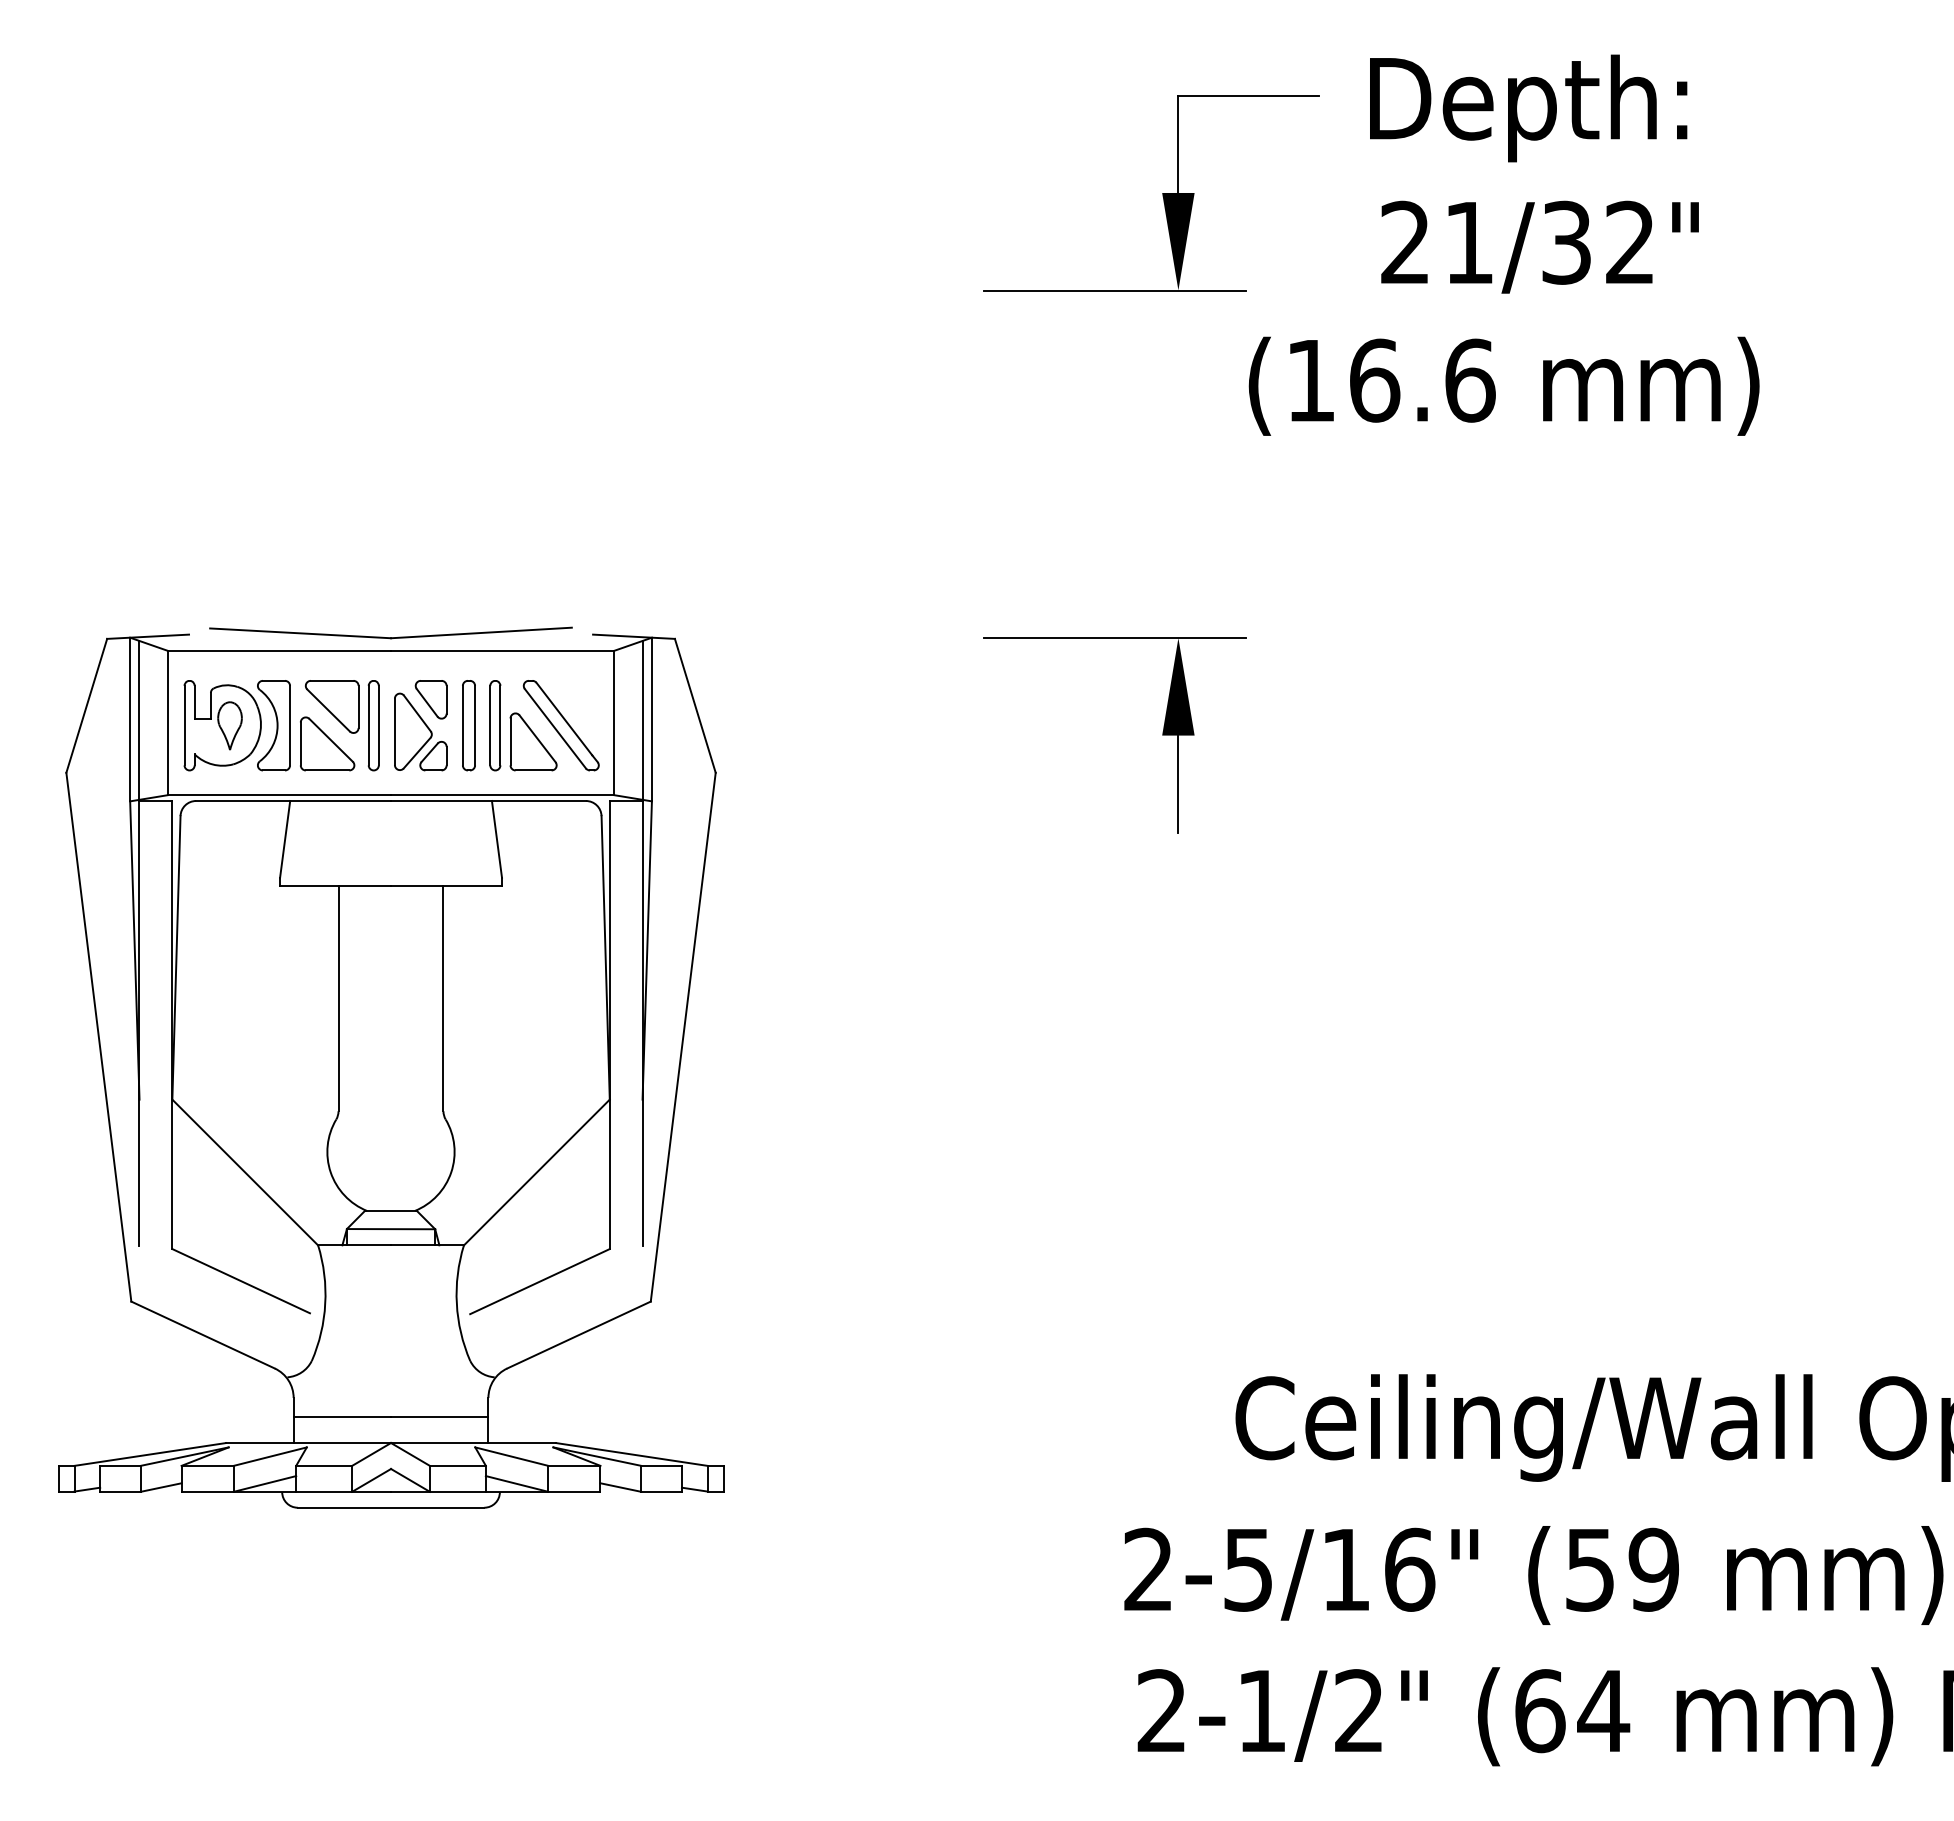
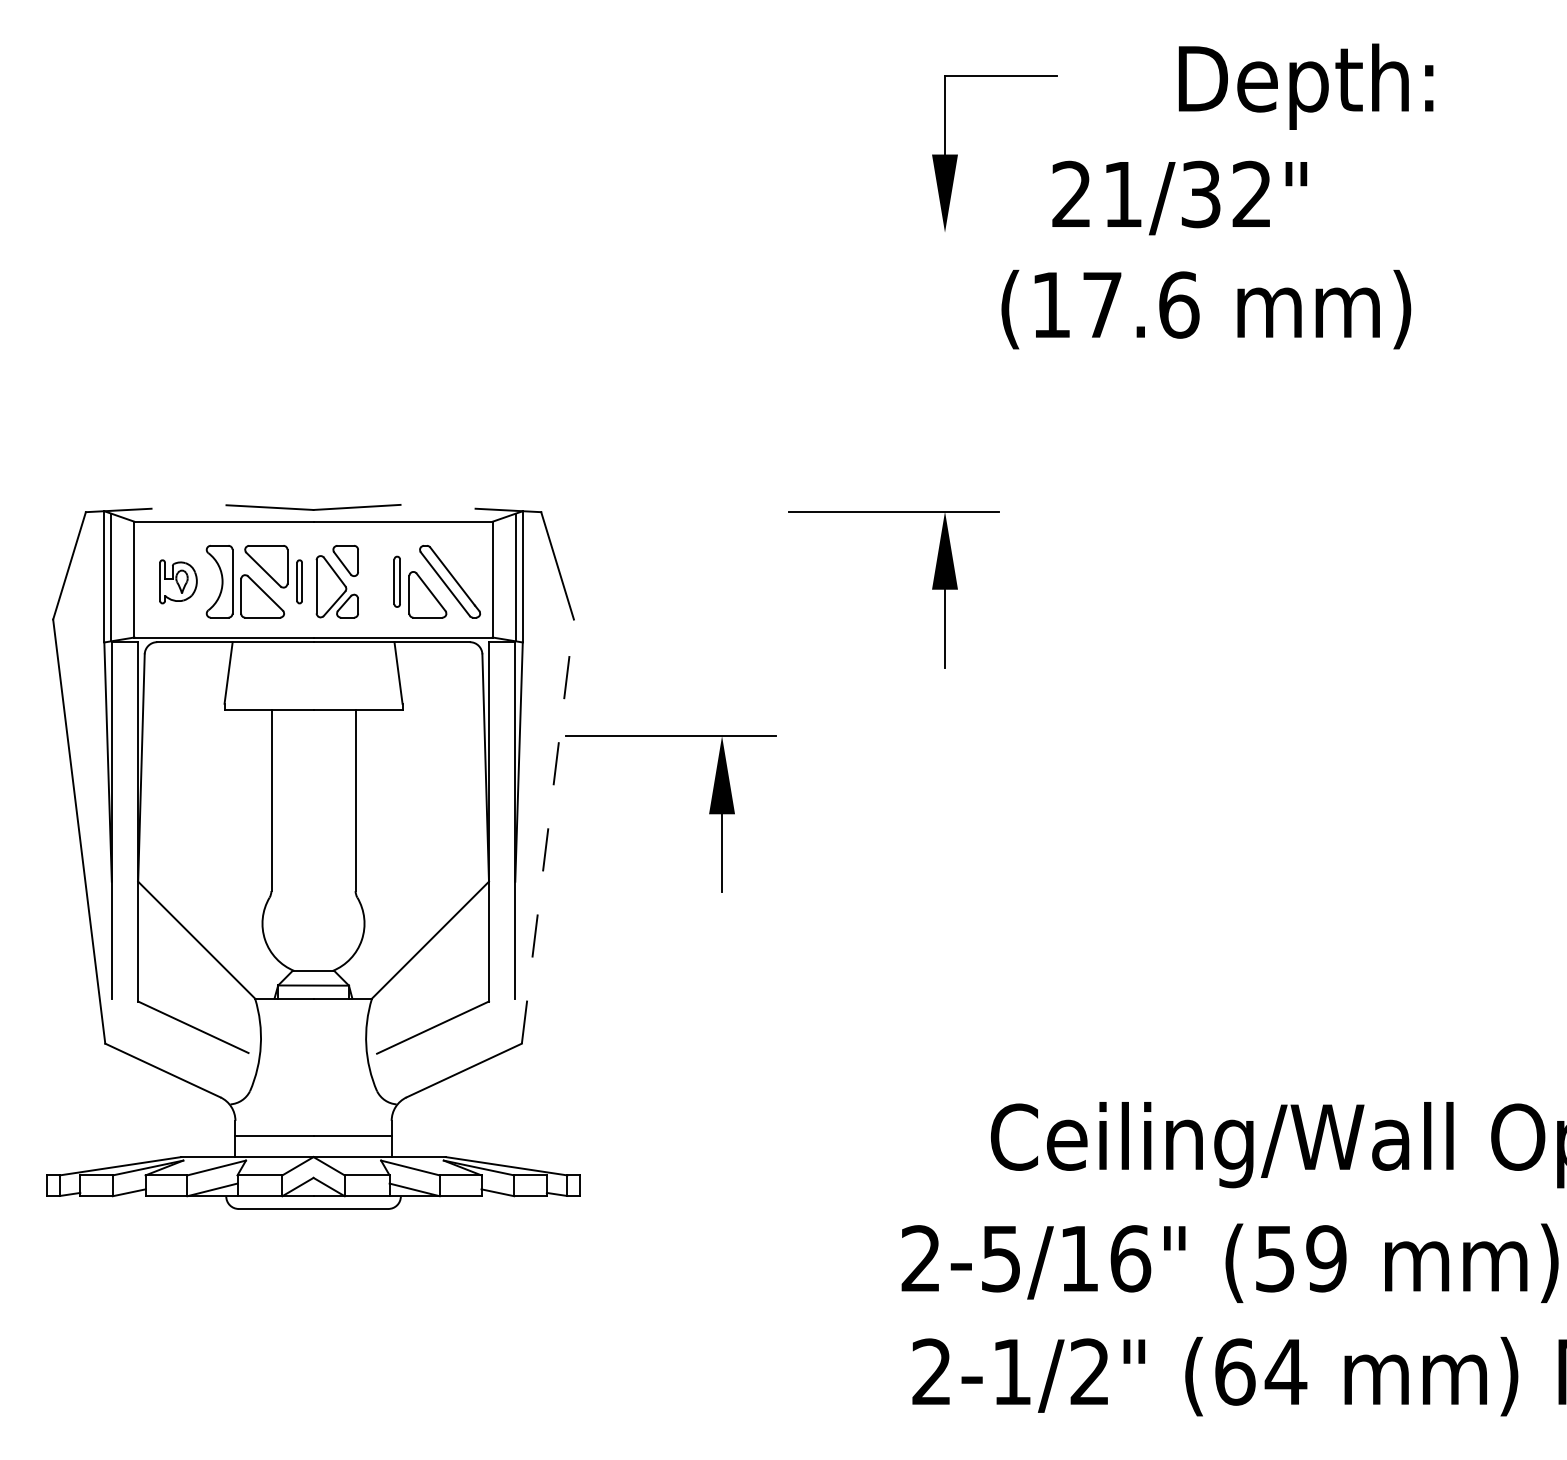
text: (1528, 108) -> (1306, 86), moved
text: (1539, 246) -> (1179, 197), moved
line: (1114, 290) -> (893, 232), removed
text: (1375, 380) -> (1103, 304), (16.6 -> (17.6
part: (390, 632) -> (313, 507), size x0.6
part: (222, 725) -> (178, 581), size x0.6
part: (373, 725) -> (299, 581), size x0.6
part: (468, 725) -> (375, 581), removed
part: (495, 725) -> (397, 581), size x0.7
part: (884, 1015) -> (709, 814), added
line: (683, 1036) -> (548, 831), solid -> dashed

